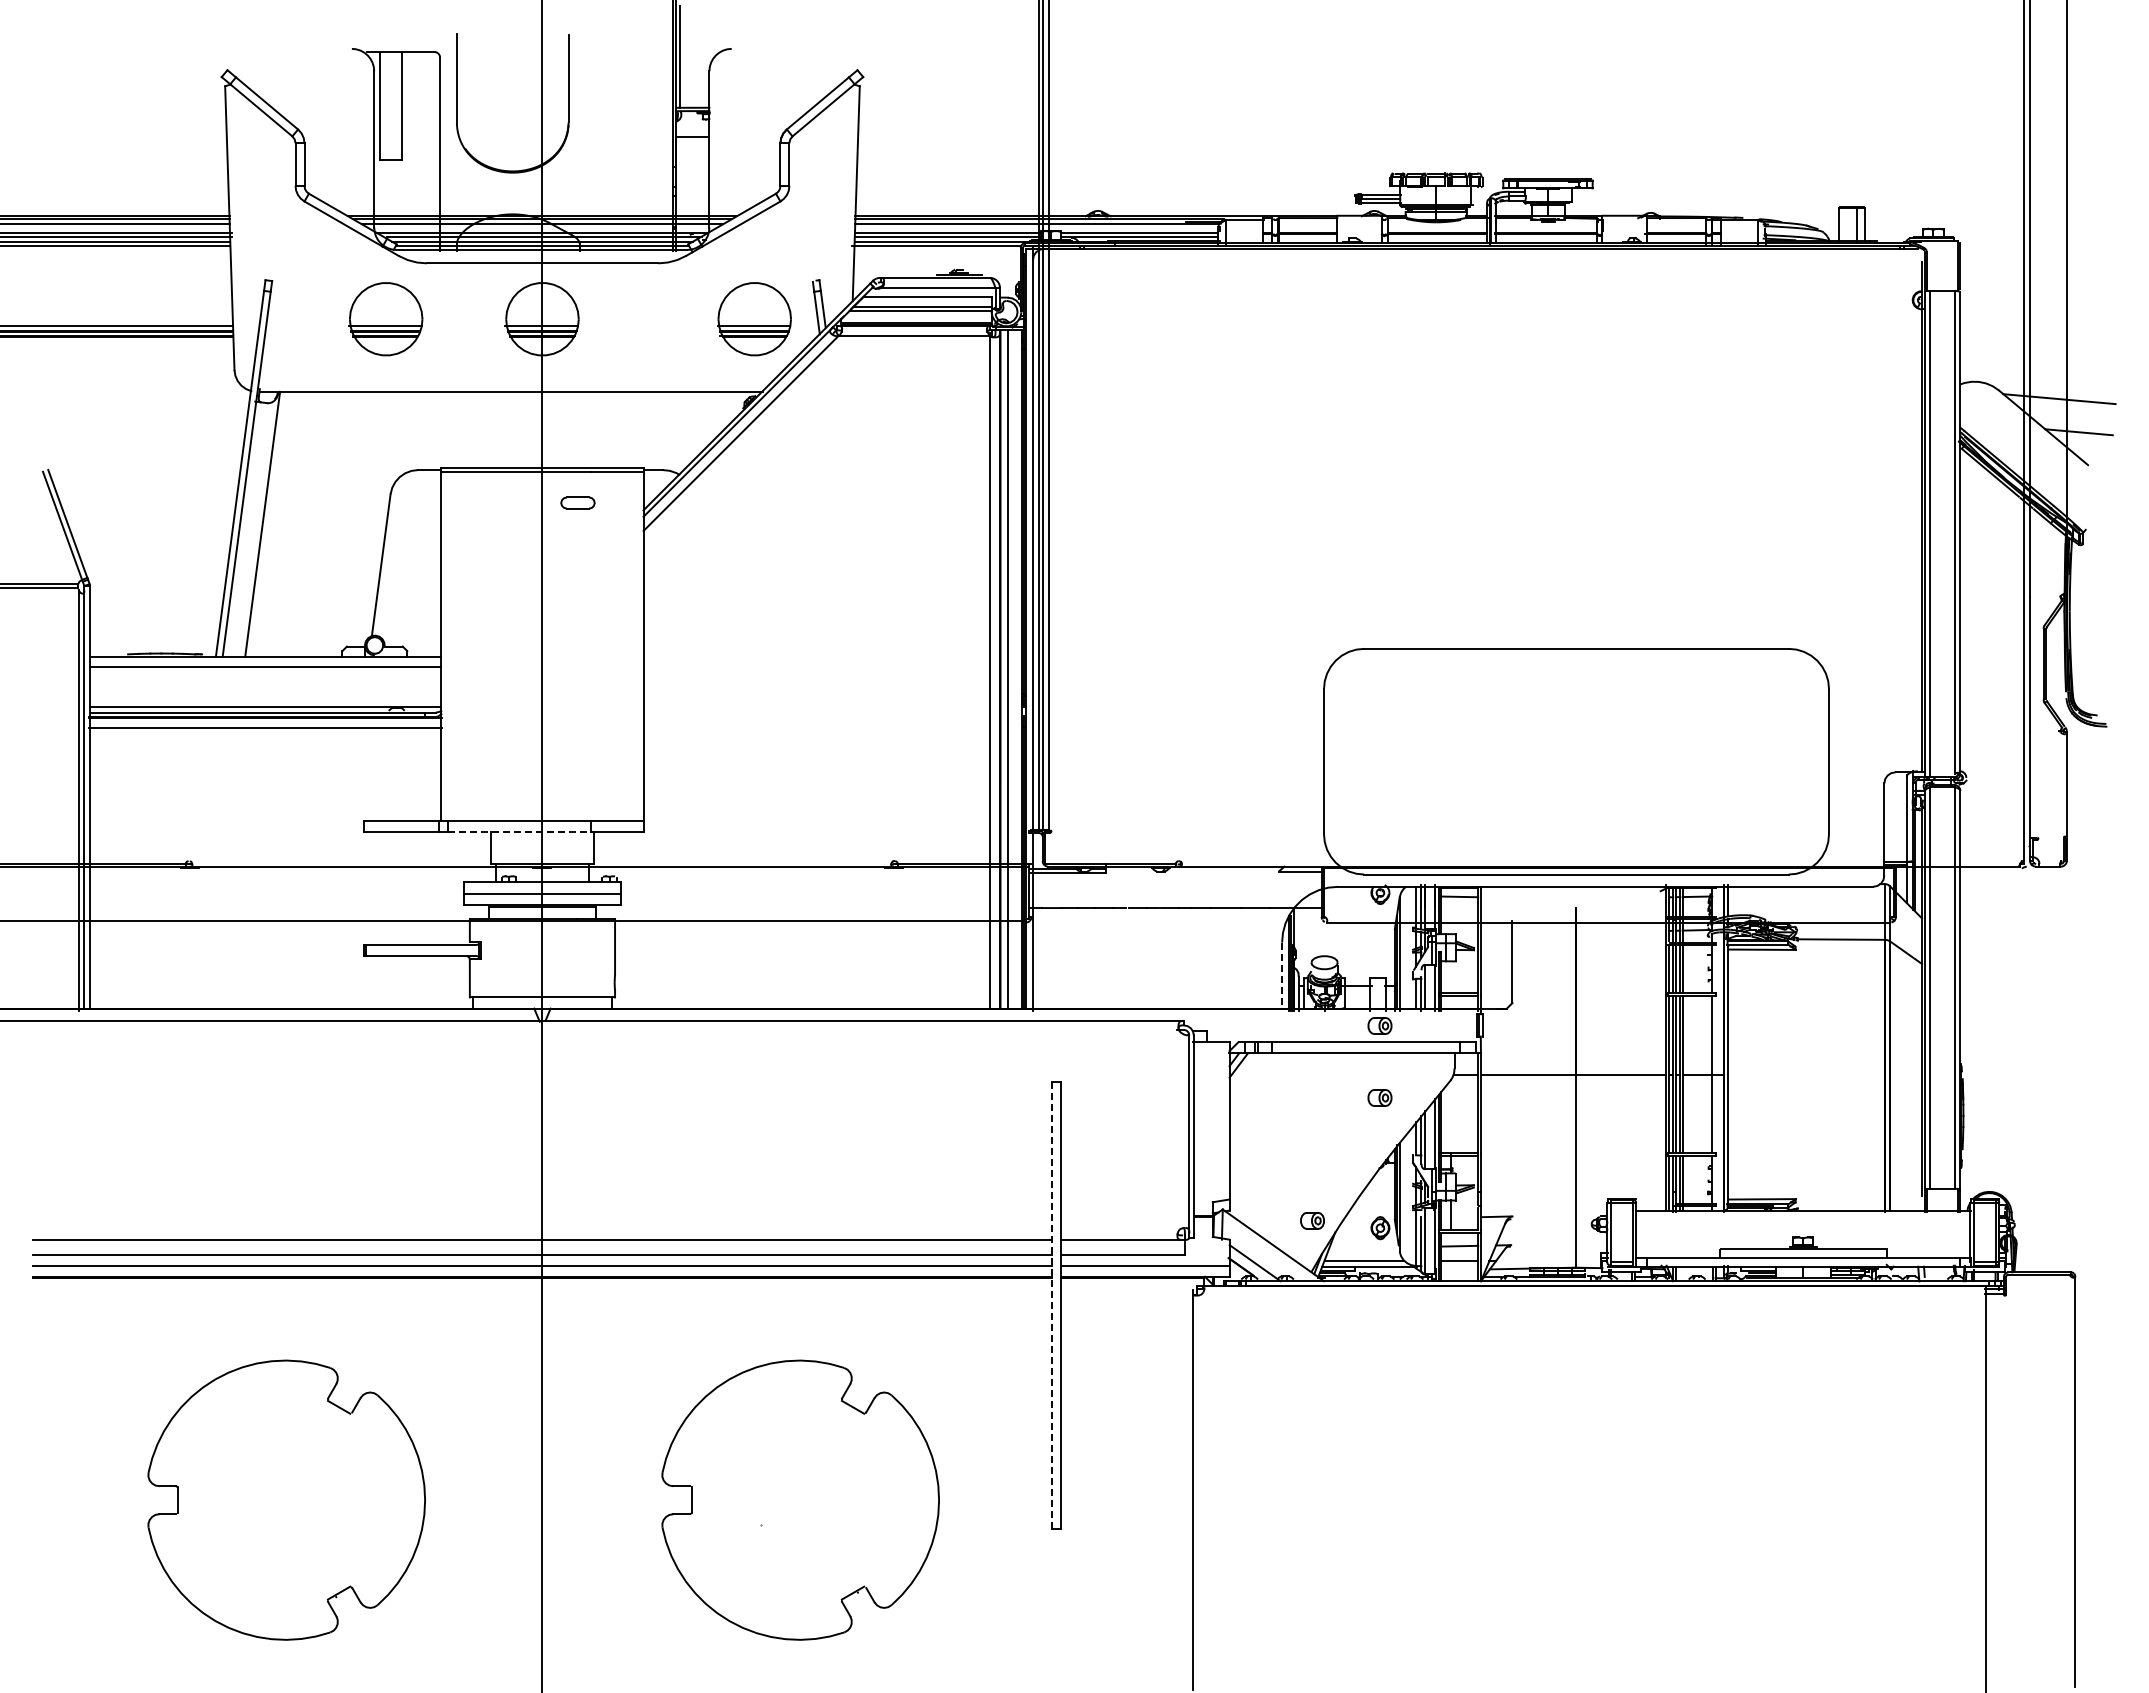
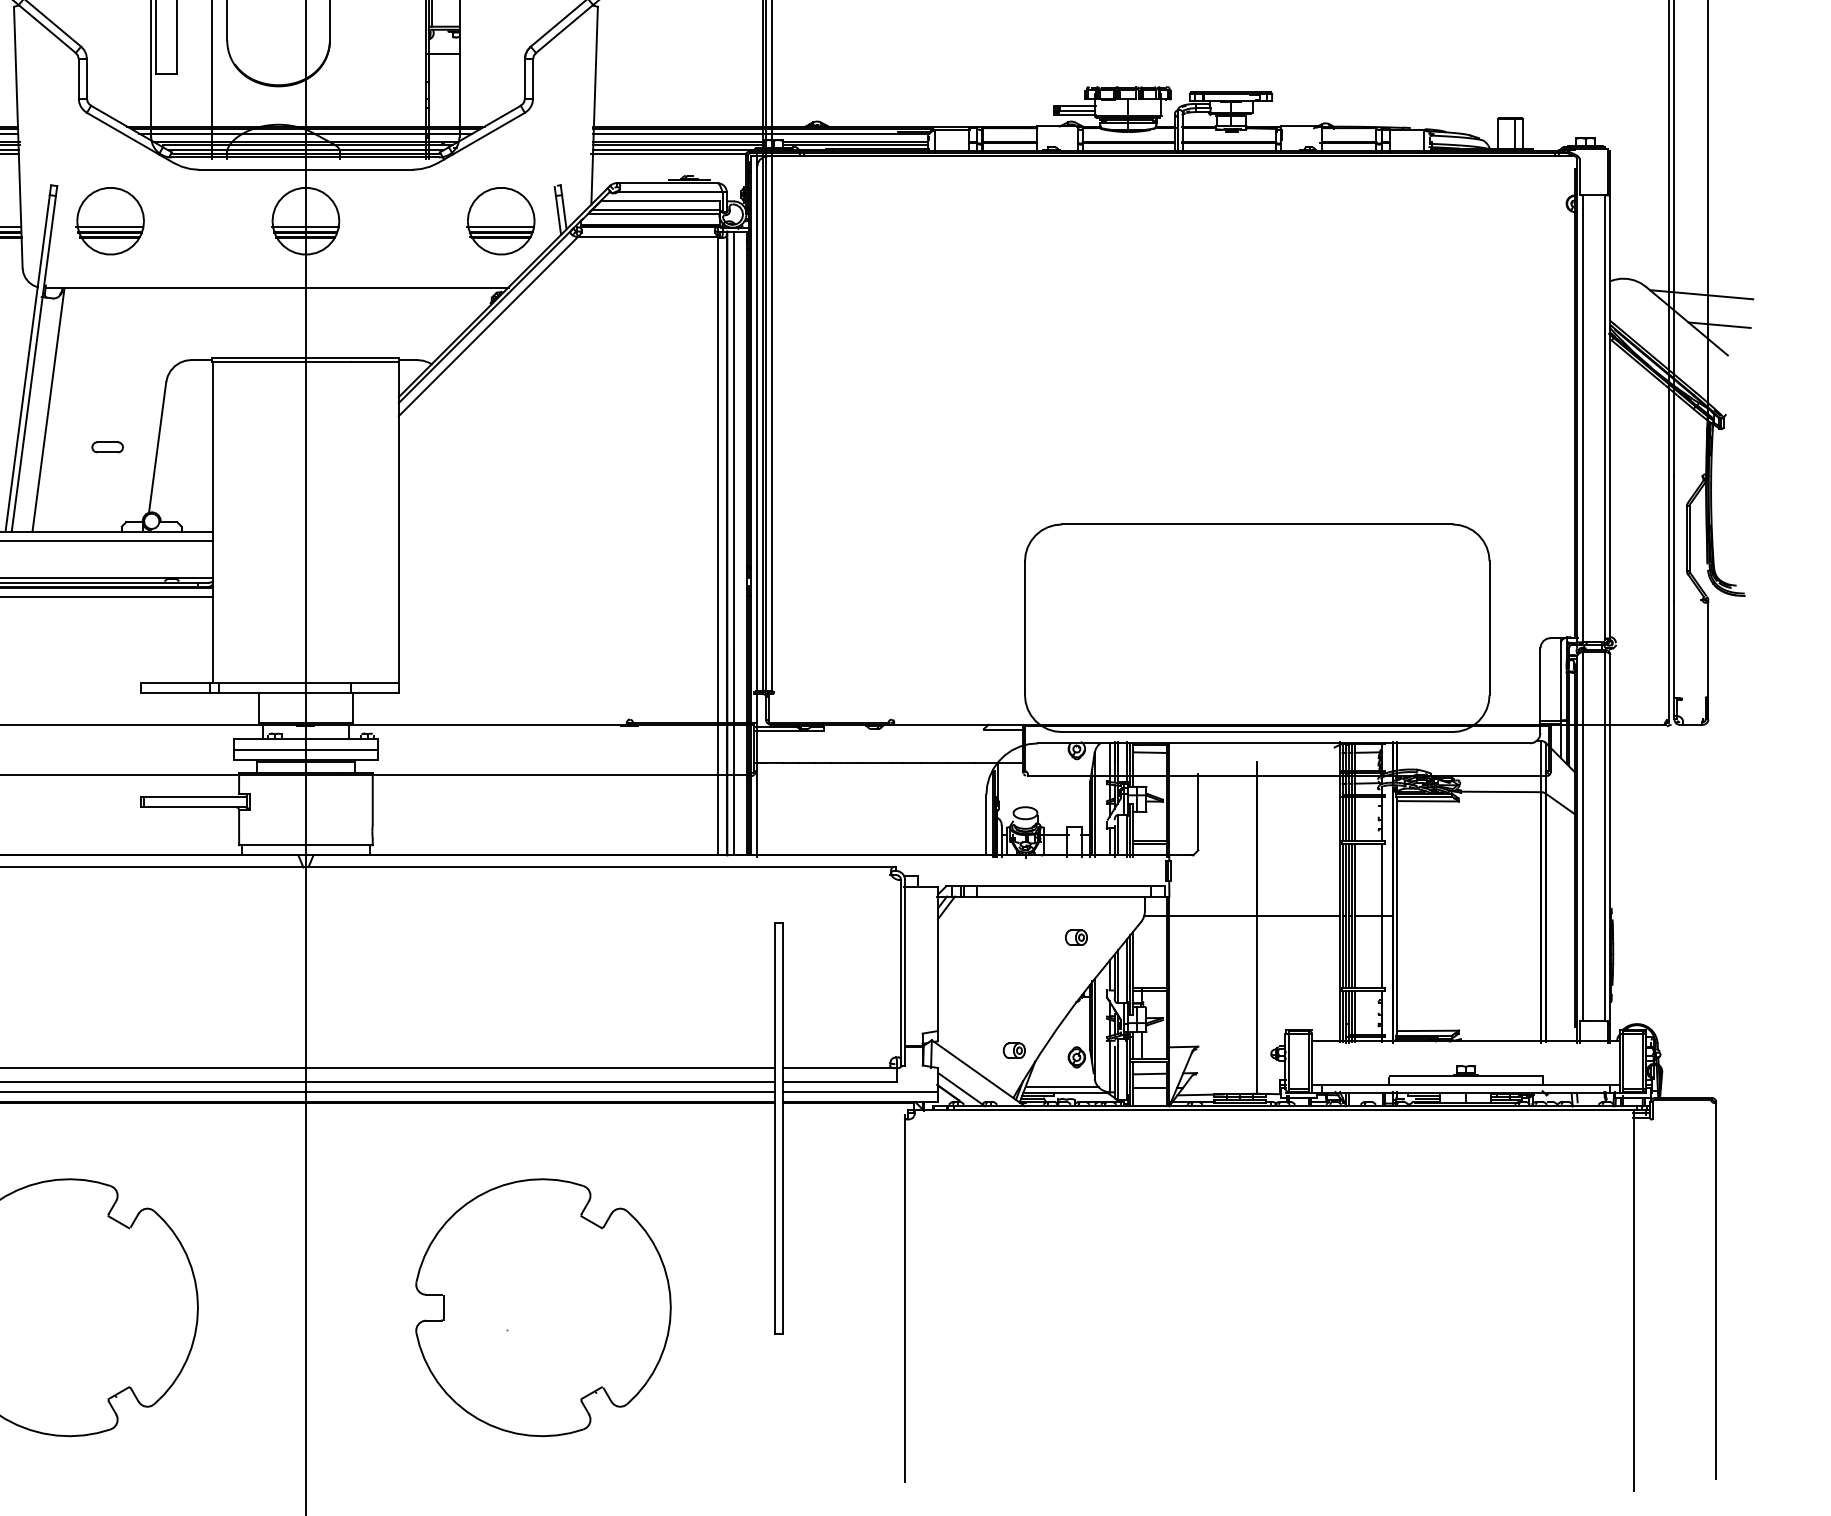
part: (385, 319) -> (110, 221), moved
part: (577, 502) -> (107, 446), moved
line: (519, 832) -> (284, 693), dashed -> solid
line: (1282, 975) -> (986, 824), dashed -> solid
part: (1379, 1025) -> (1076, 870), removed
line: (1051, 1305) -> (774, 1128), dashed -> solid

